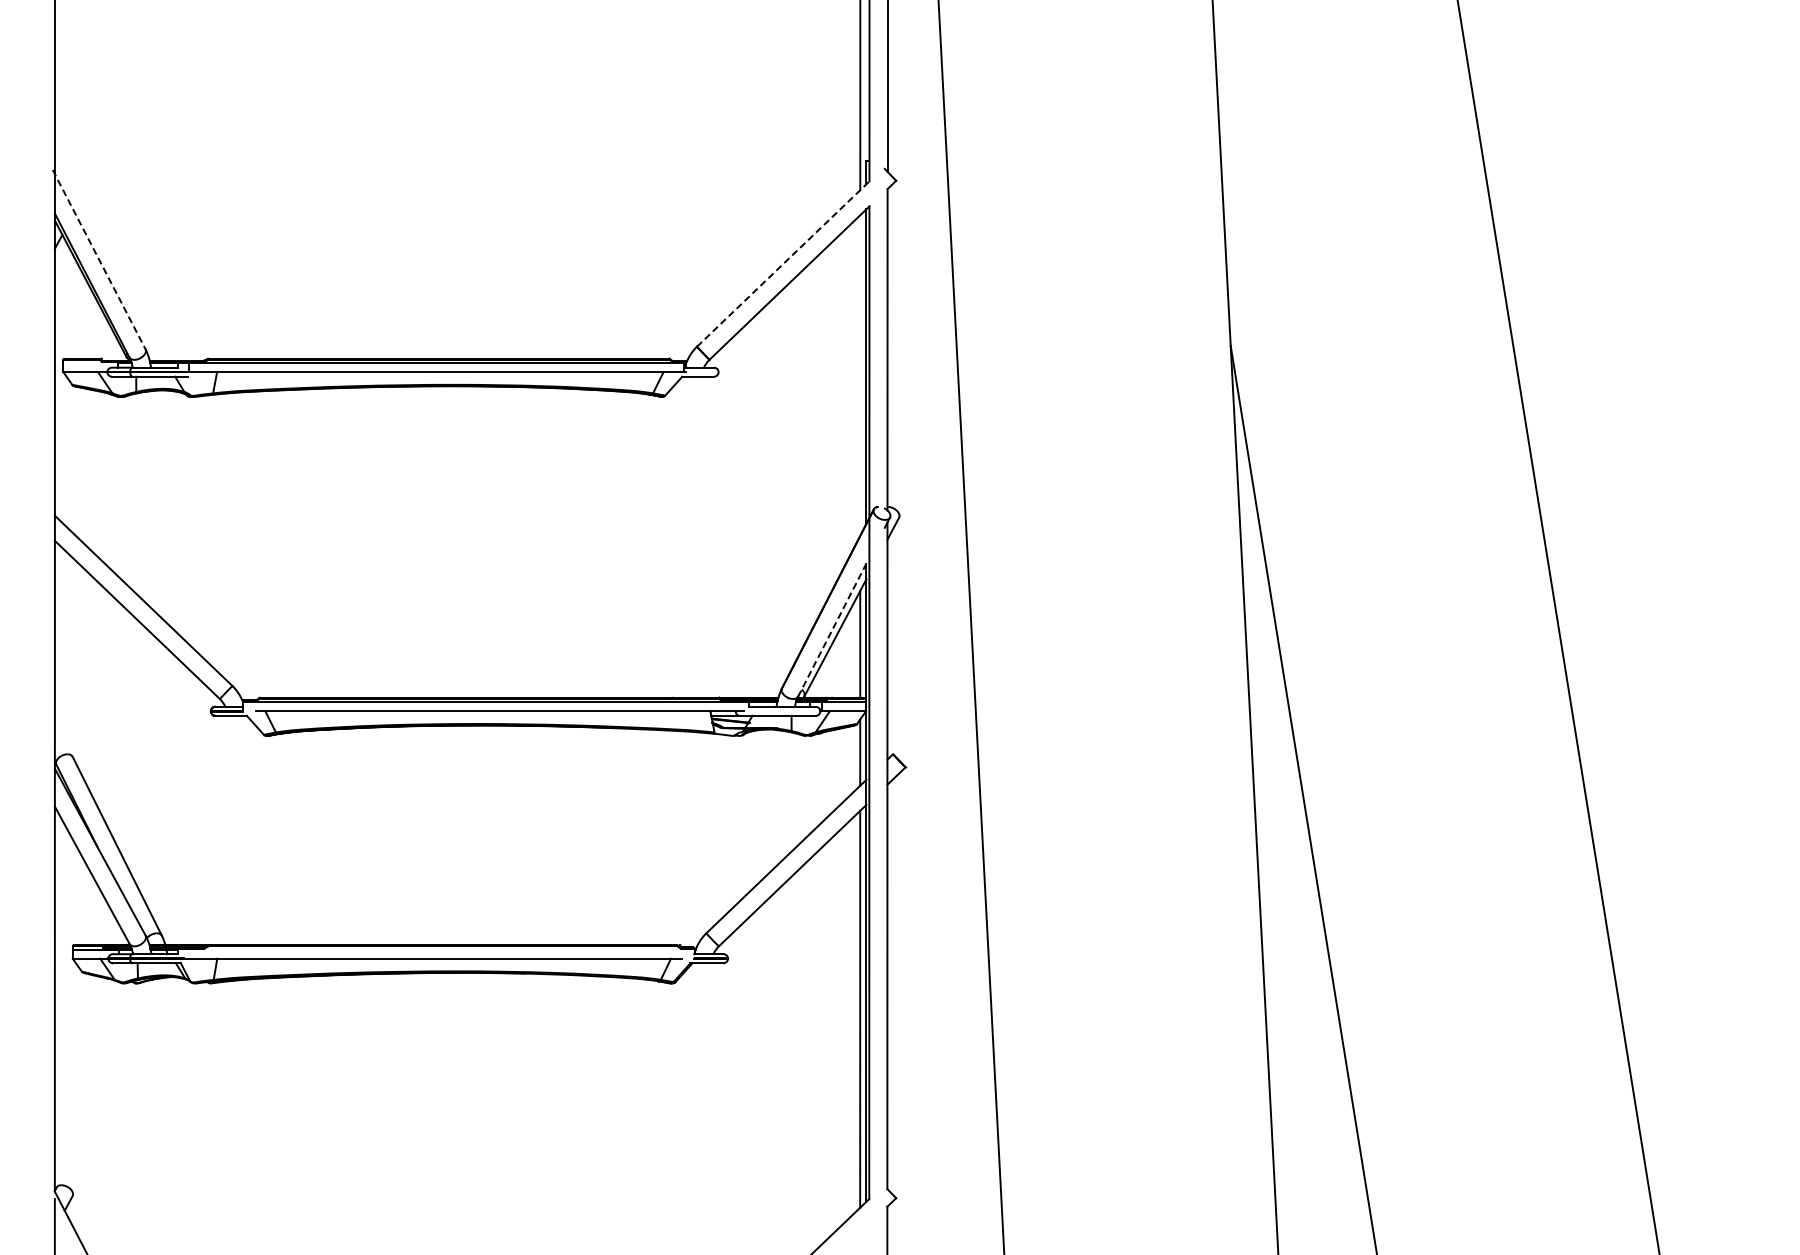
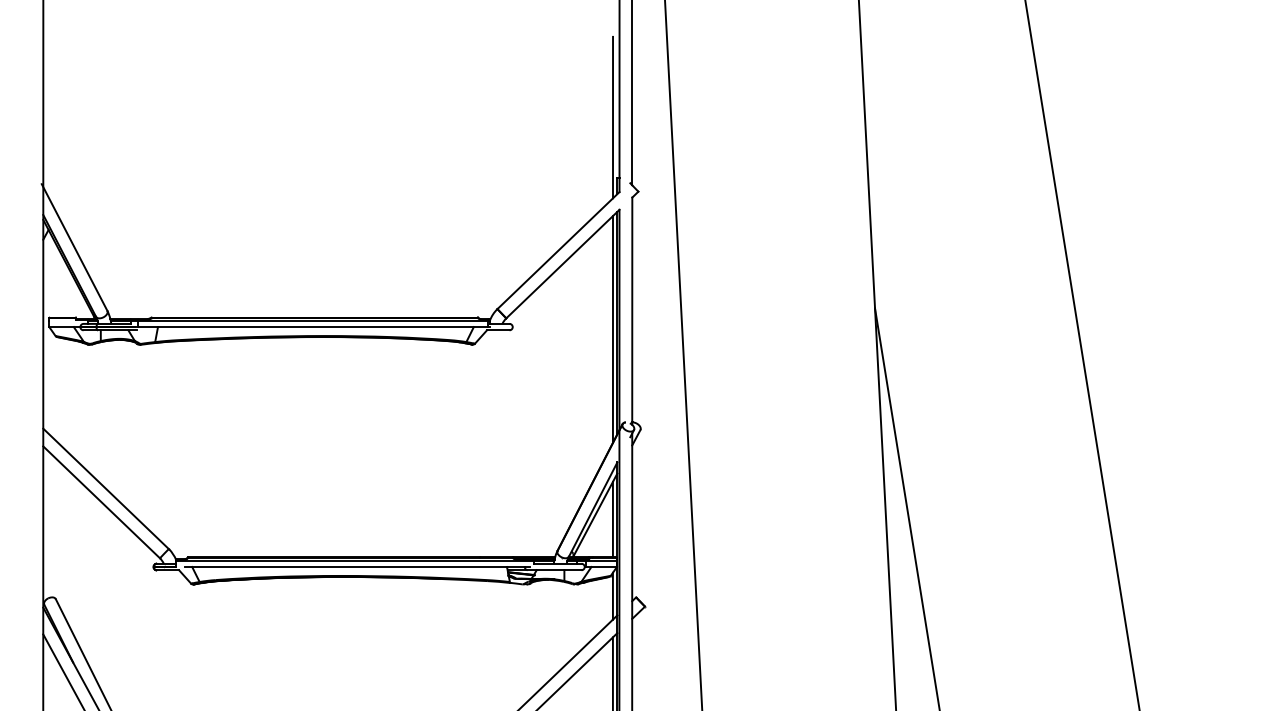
line: (99, 259) -> (74, 247), dashed -> solid
line: (783, 264) -> (558, 250), dashed -> solid
line: (860, 375) -> (613, 329), added
line: (832, 630) -> (593, 509), dashed -> solid

